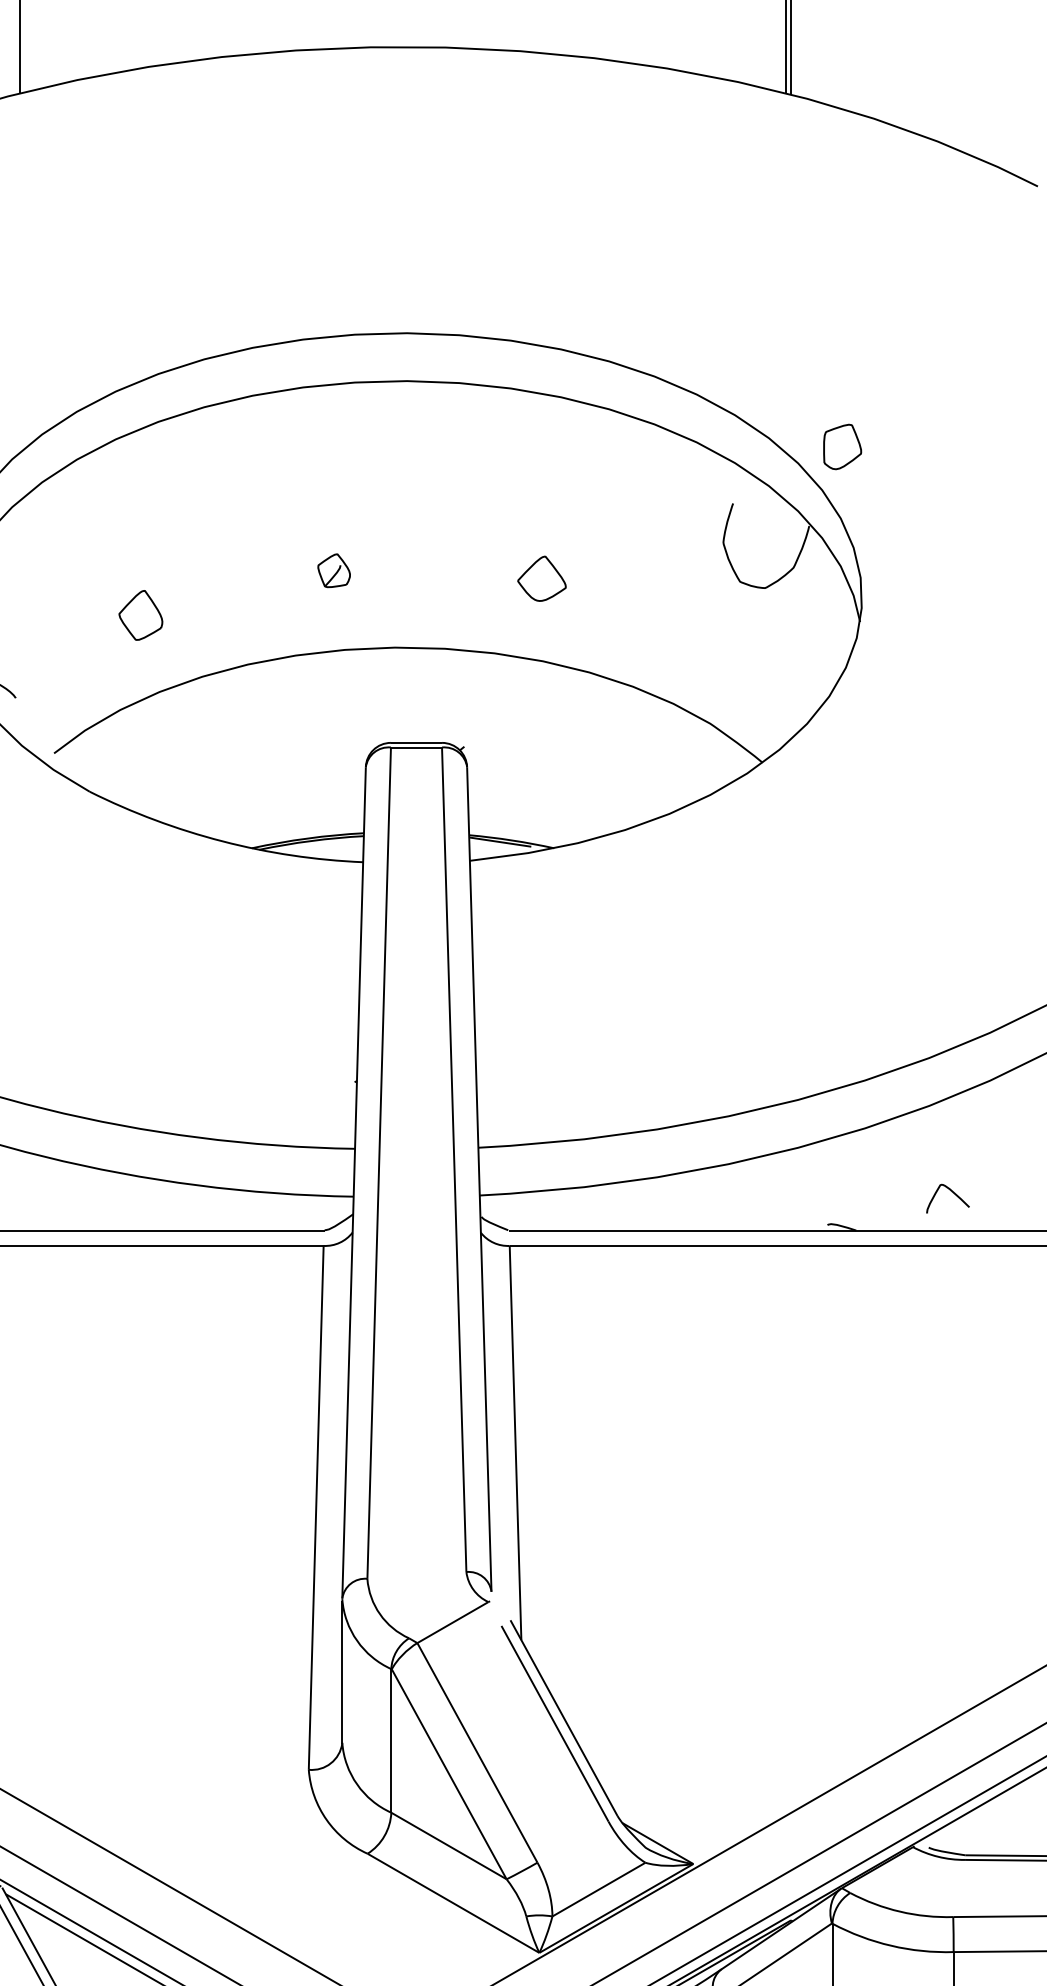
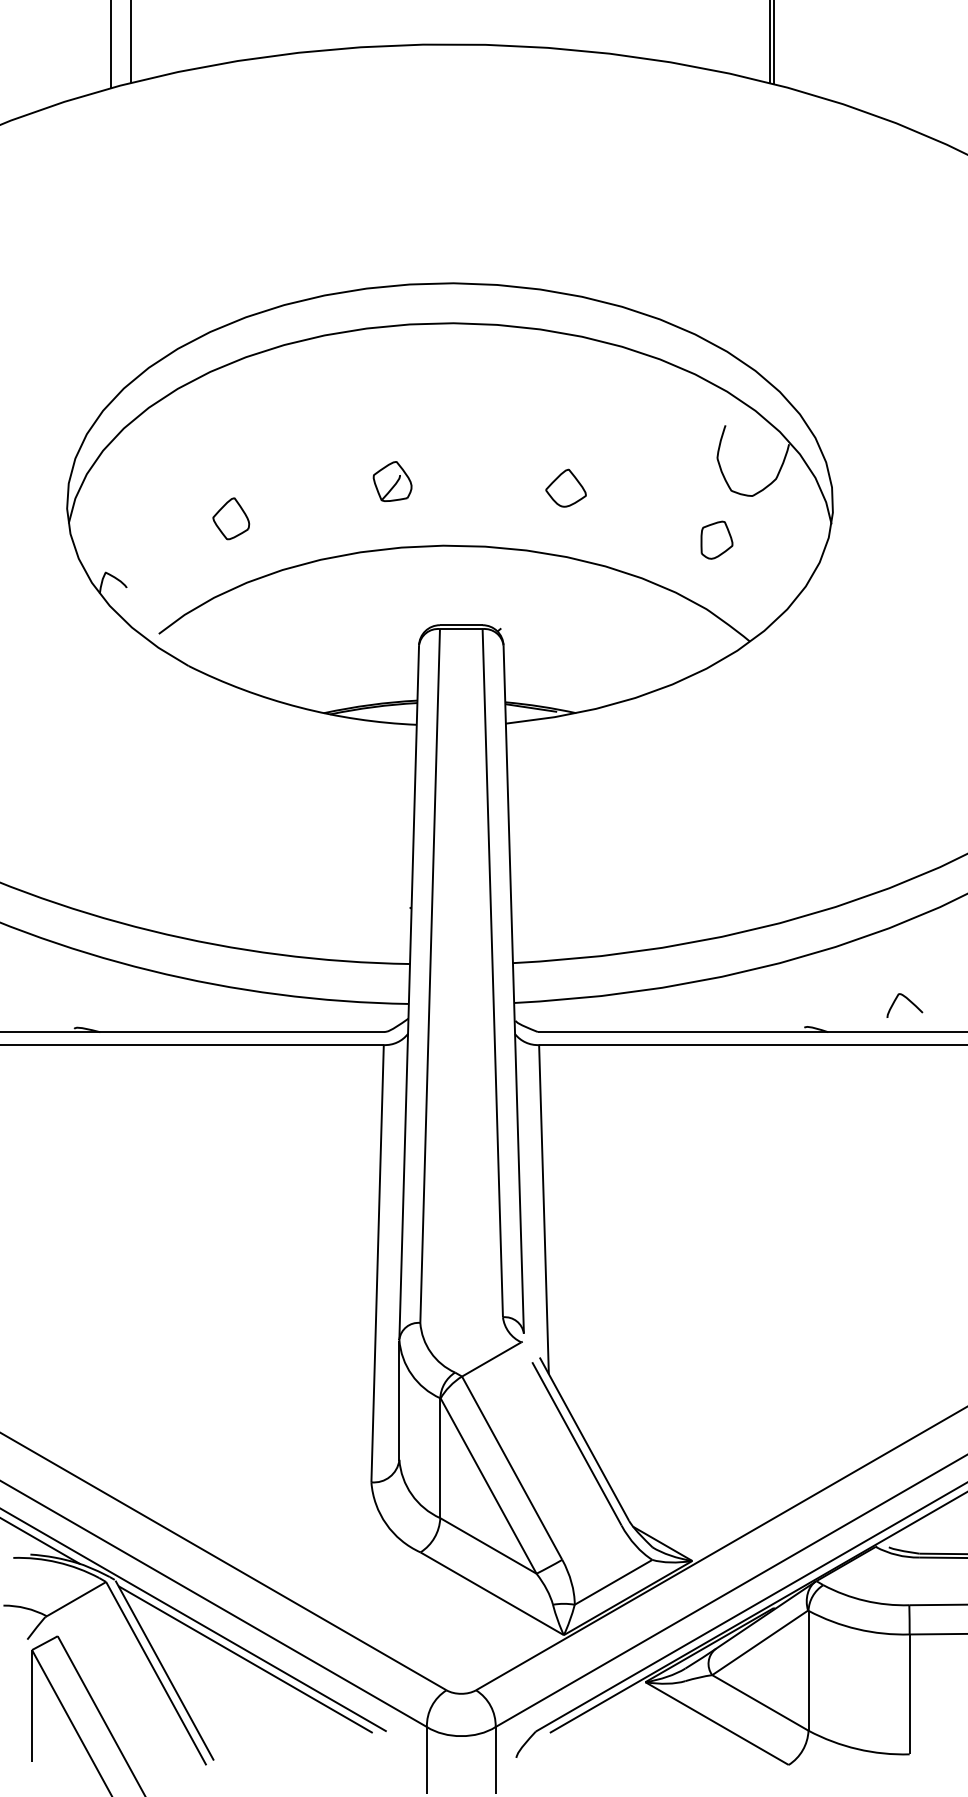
part: (842, 446) -> (716, 539), moved
part: (334, 570) -> (392, 481), size x1.43

